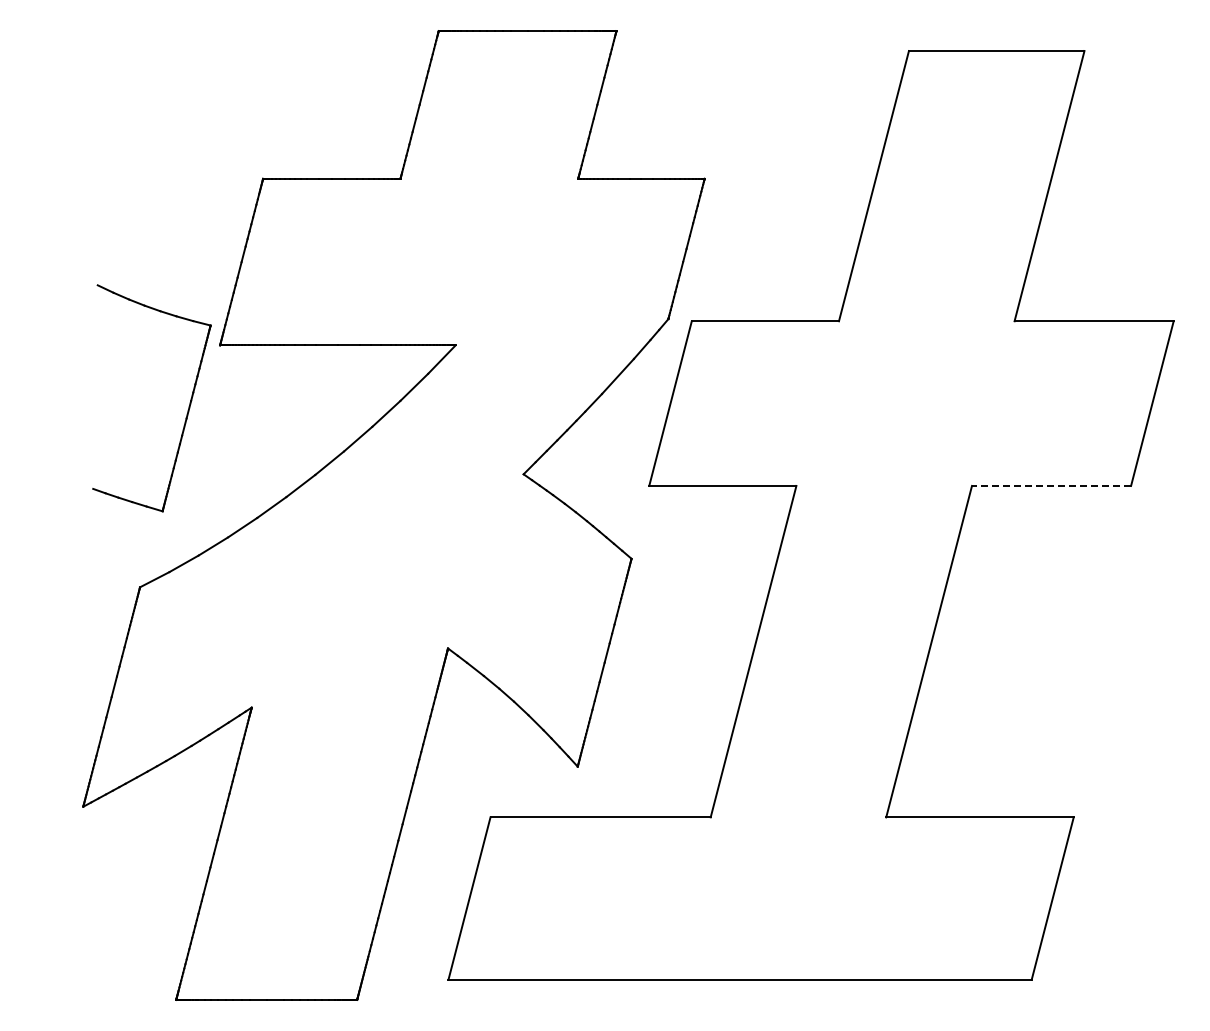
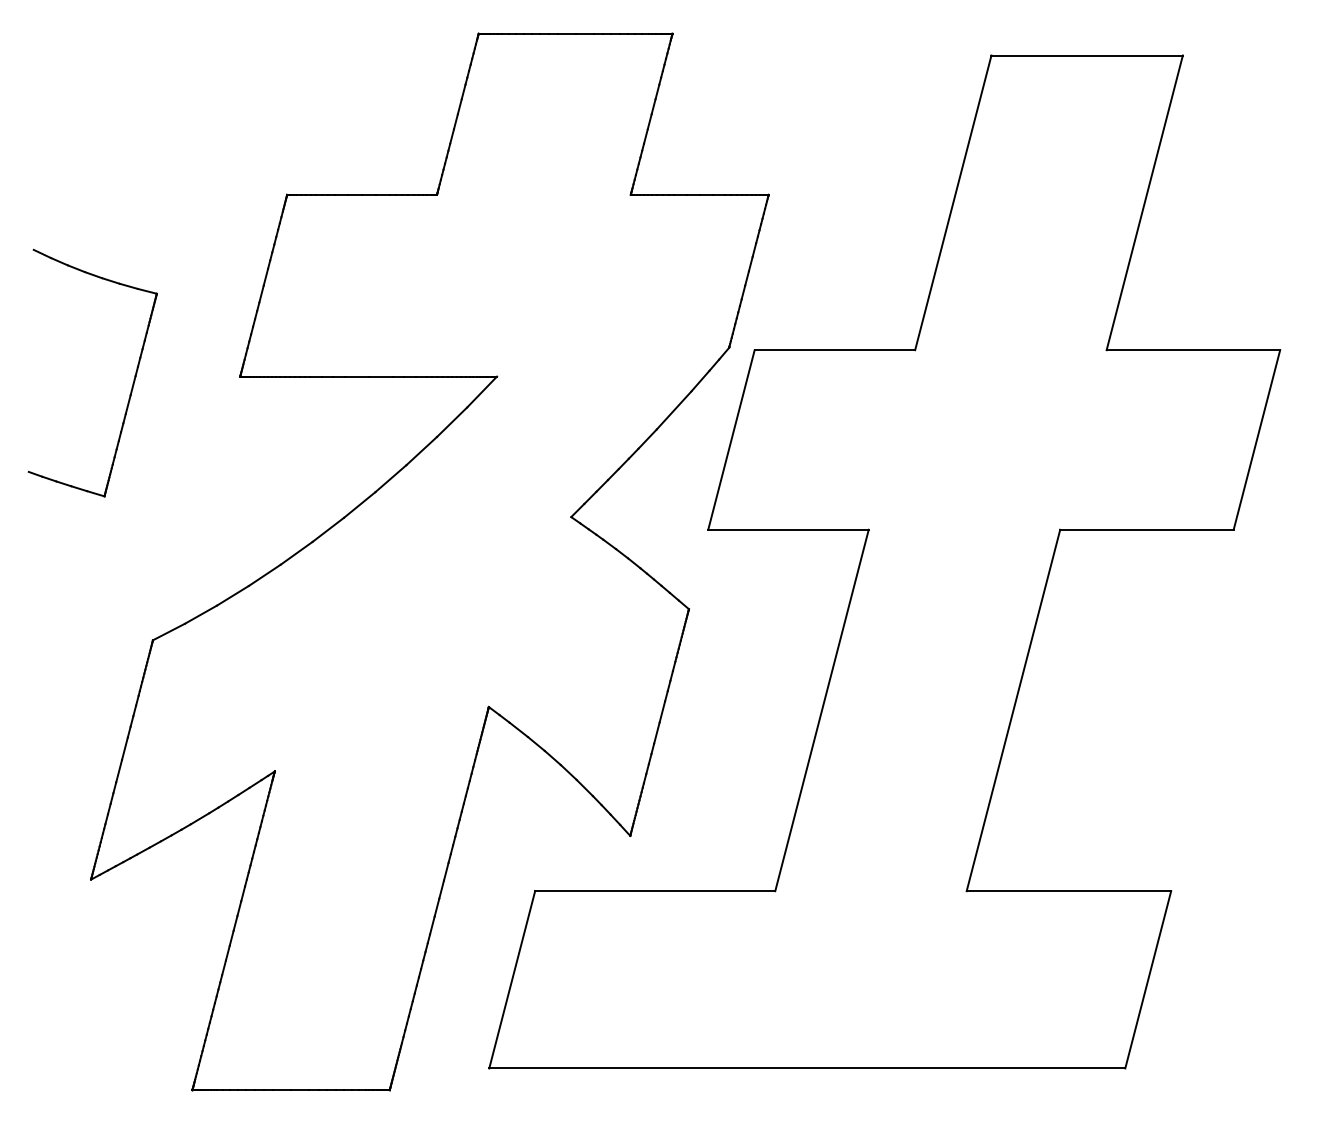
part: (188, 406) -> (132, 382), moved
line: (1051, 485) -> (1146, 529), dashed -> solid

